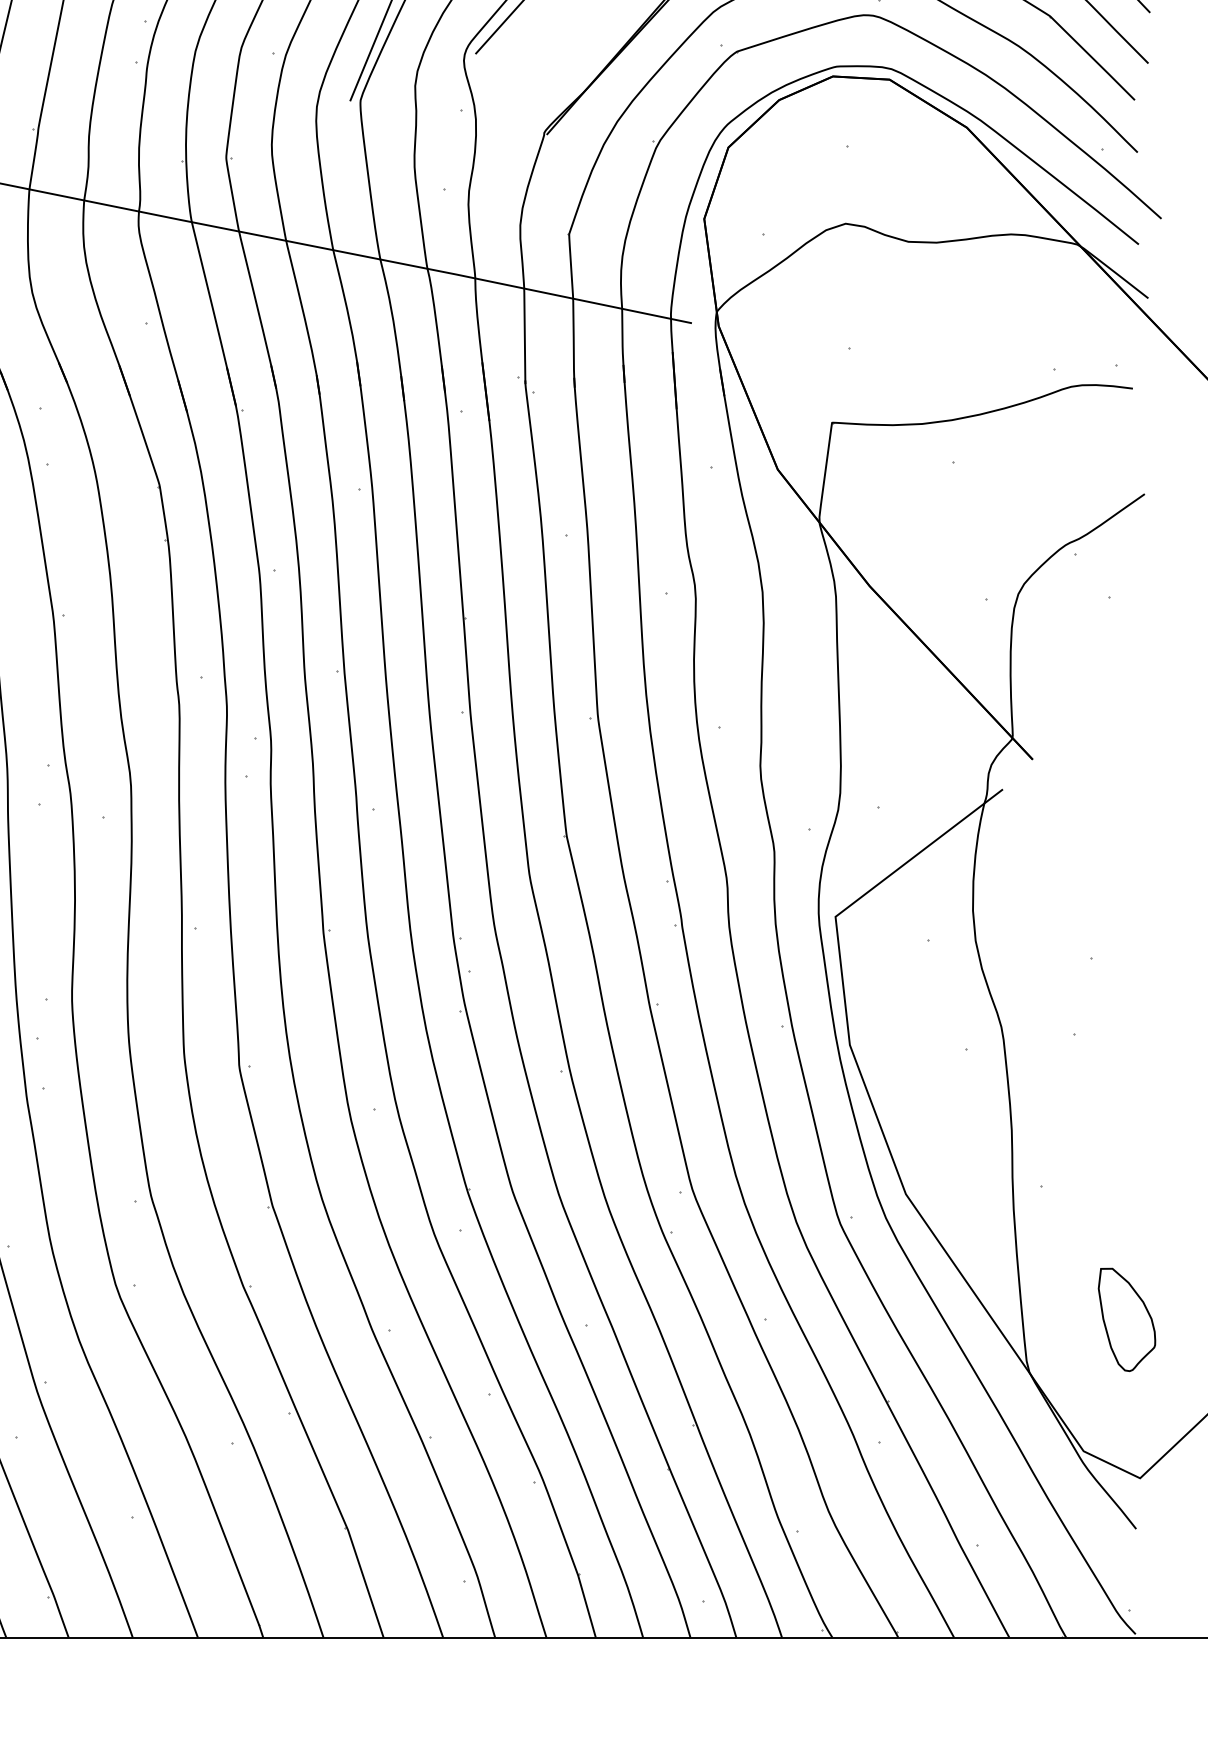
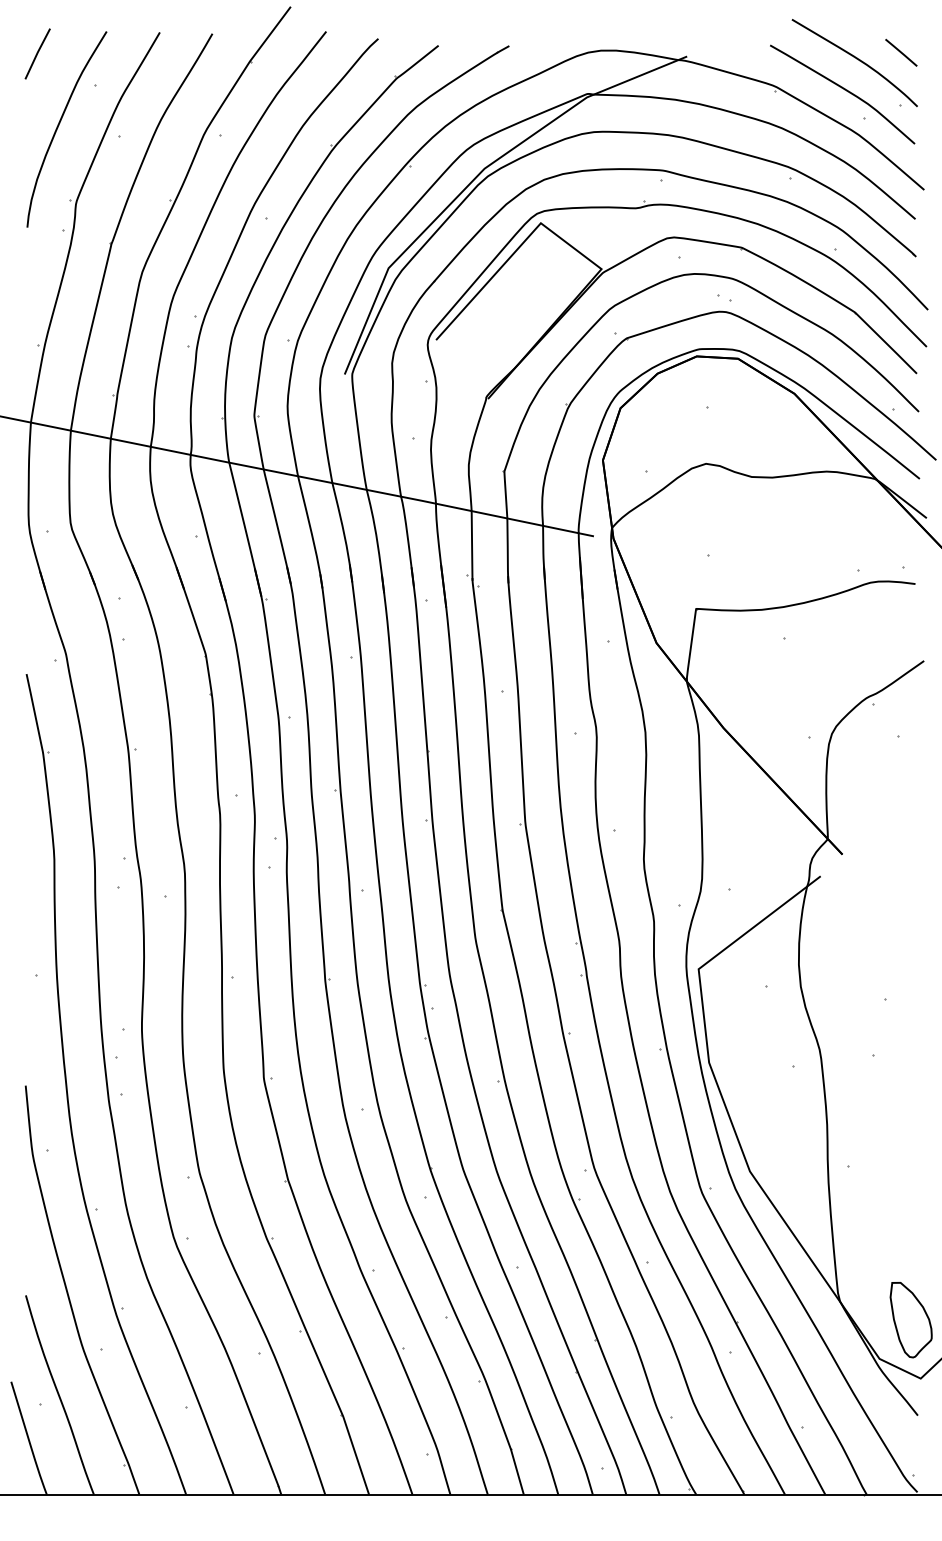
part: (1126, 1320) -> (910, 1320), moved

